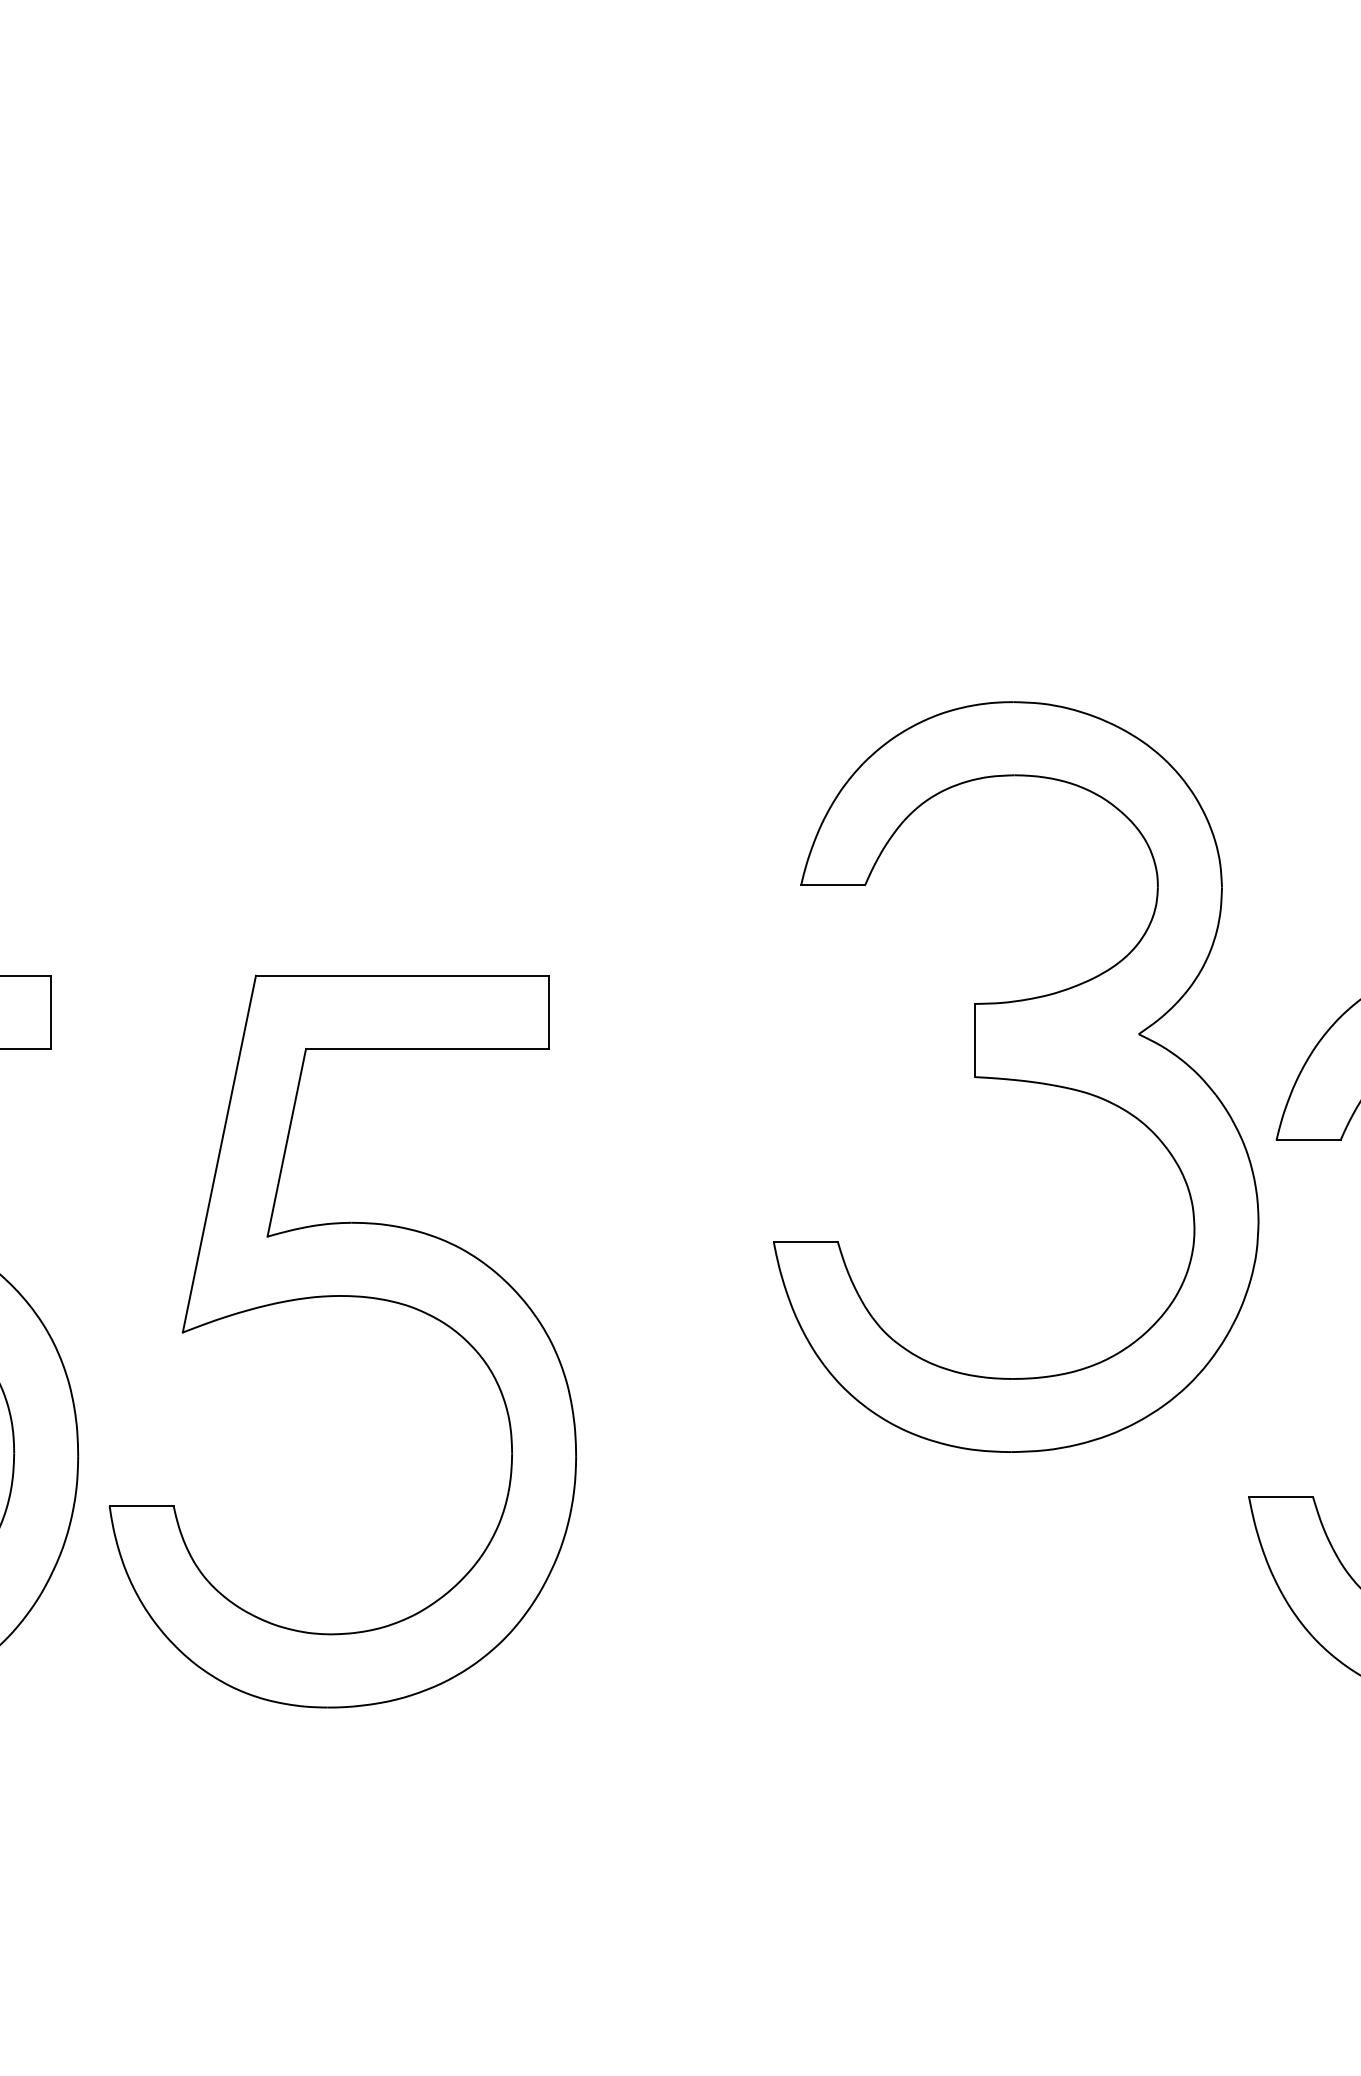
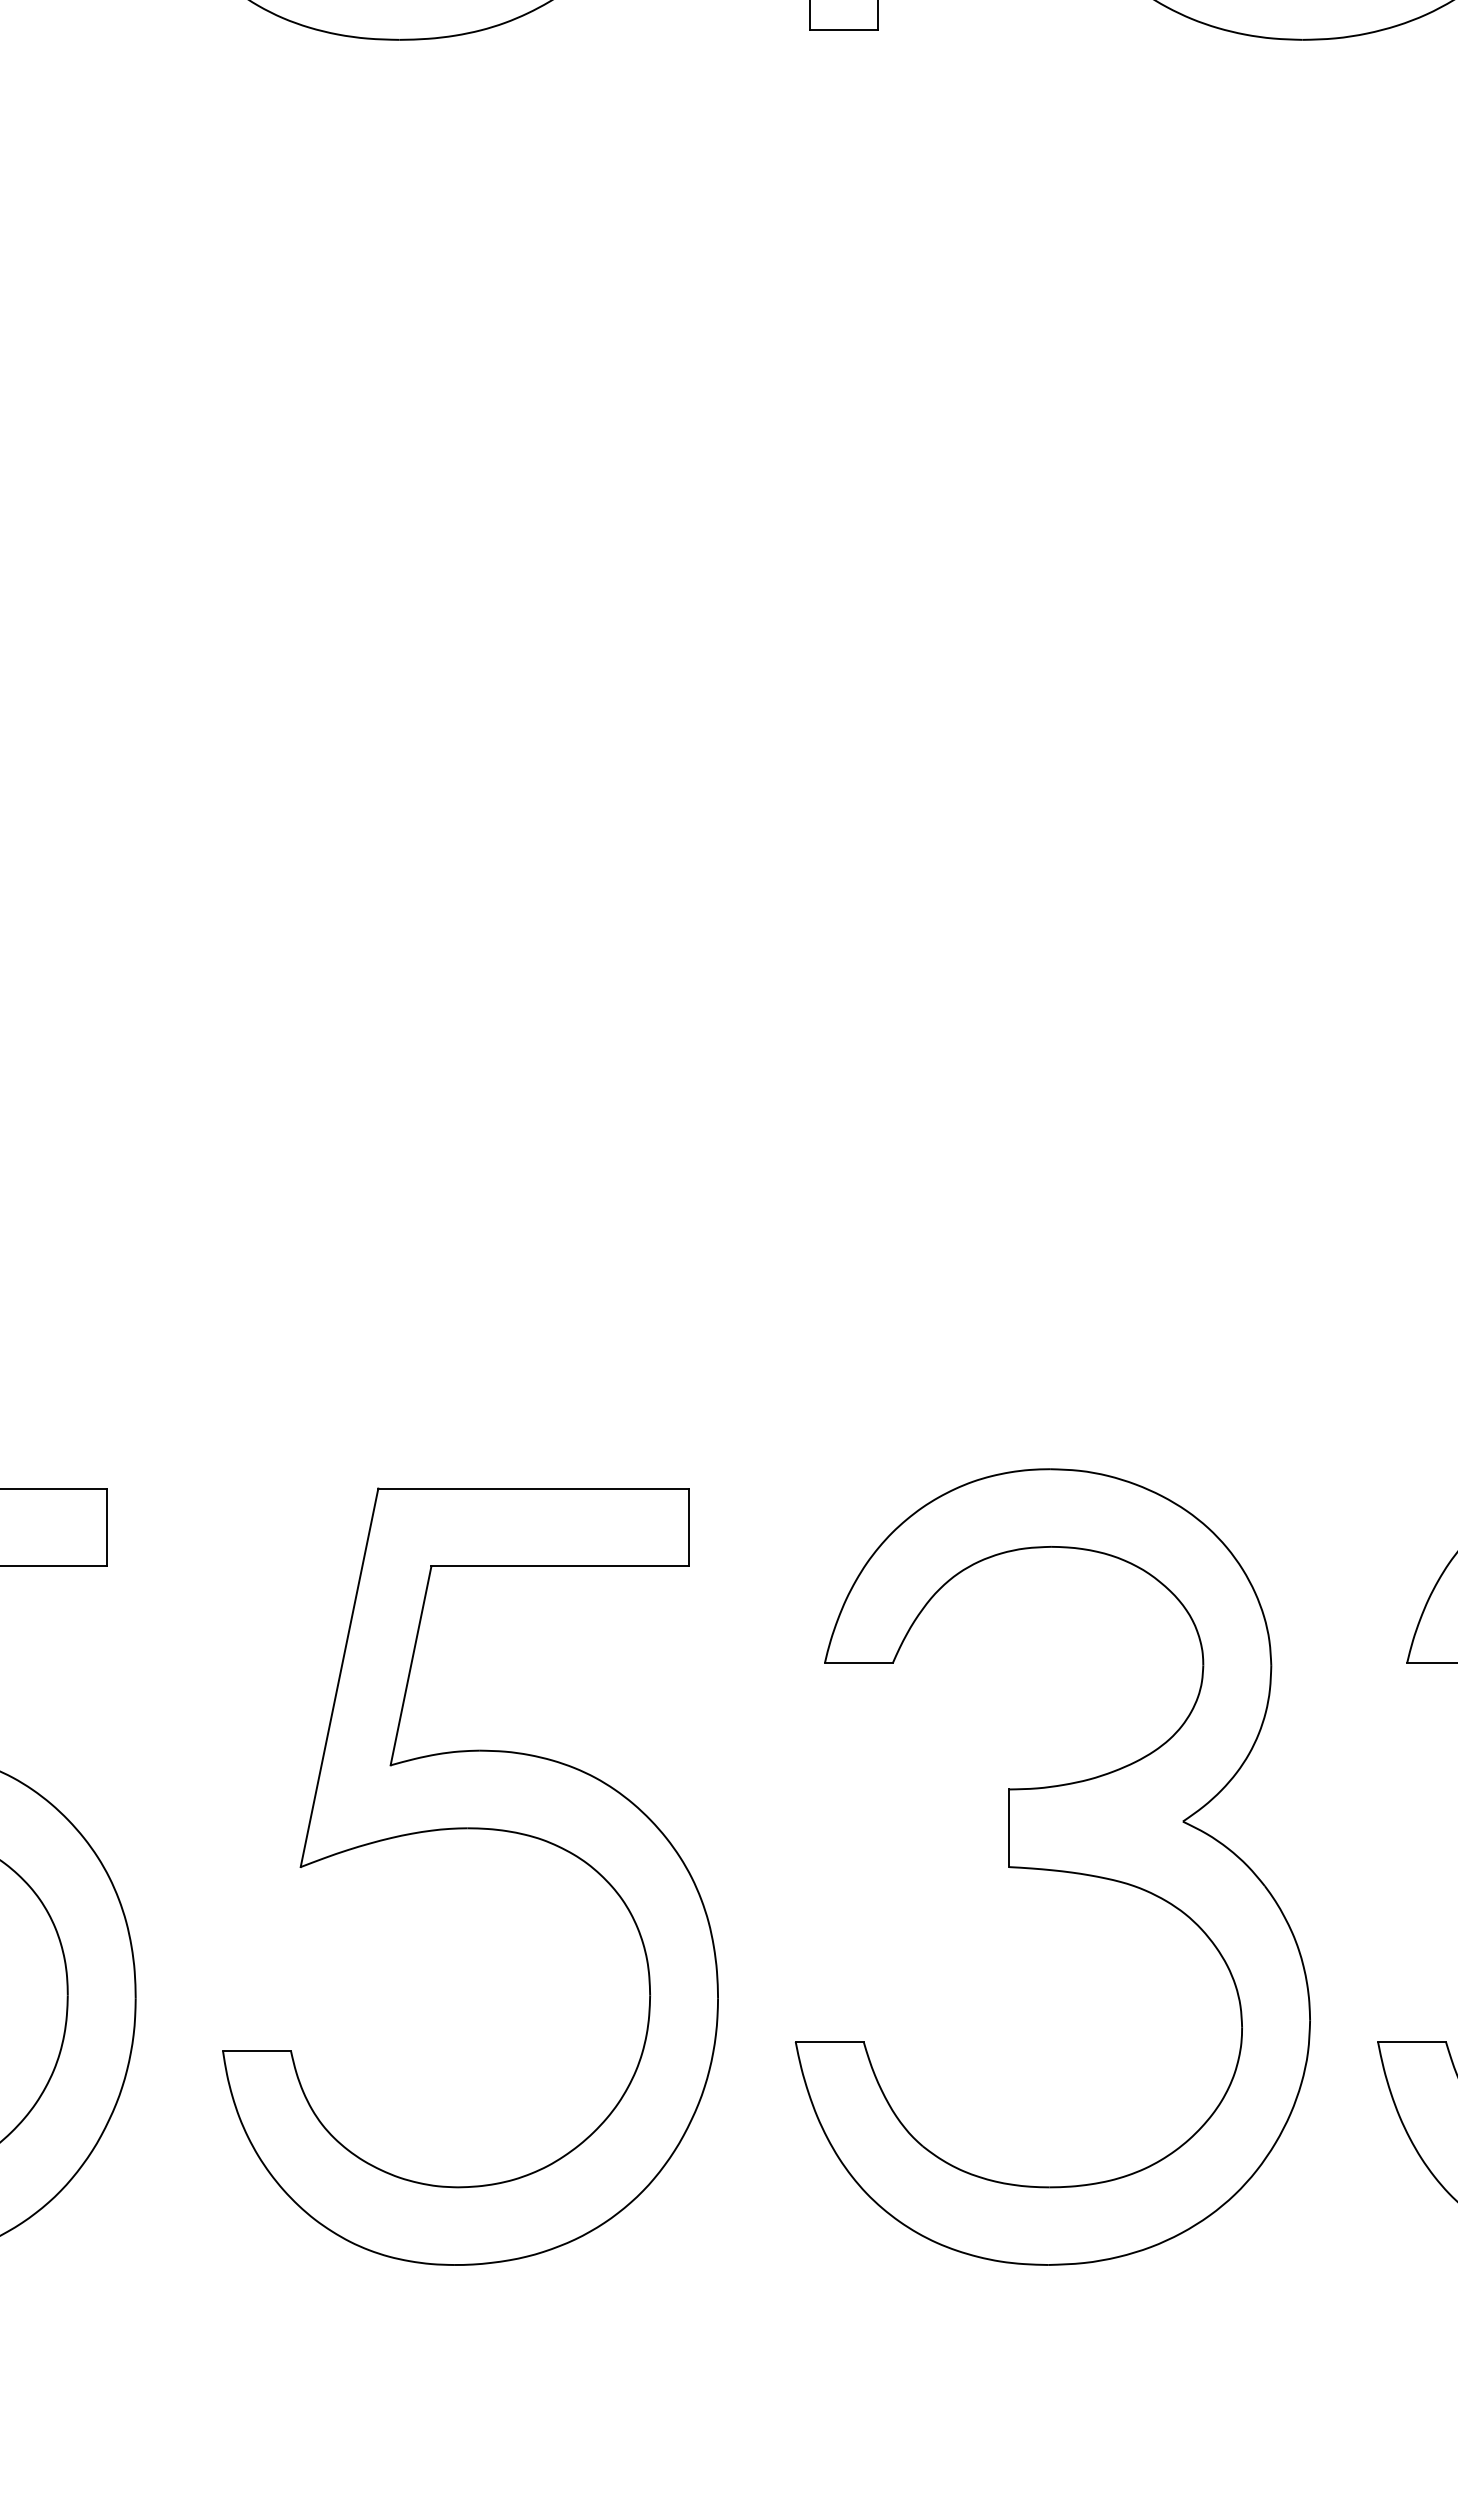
part: (1015, 1076) -> (1052, 1866), moved
part: (342, 1297) -> (470, 1829), moved

